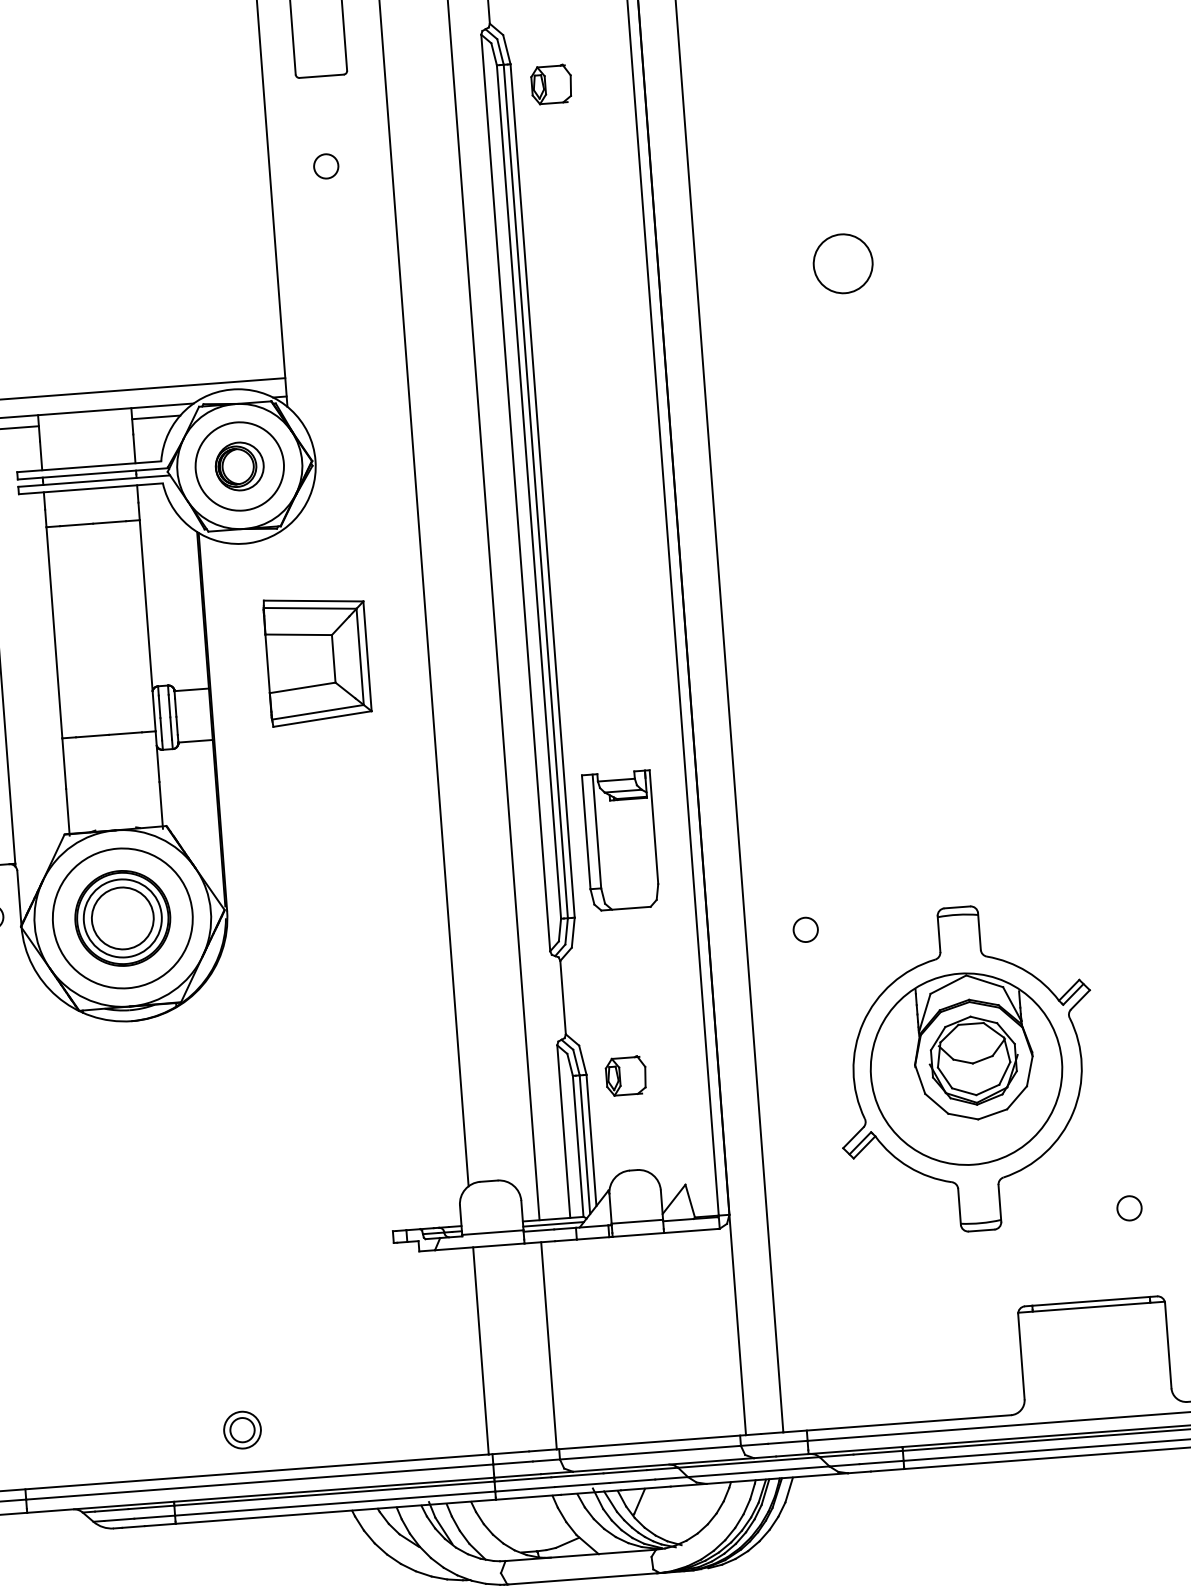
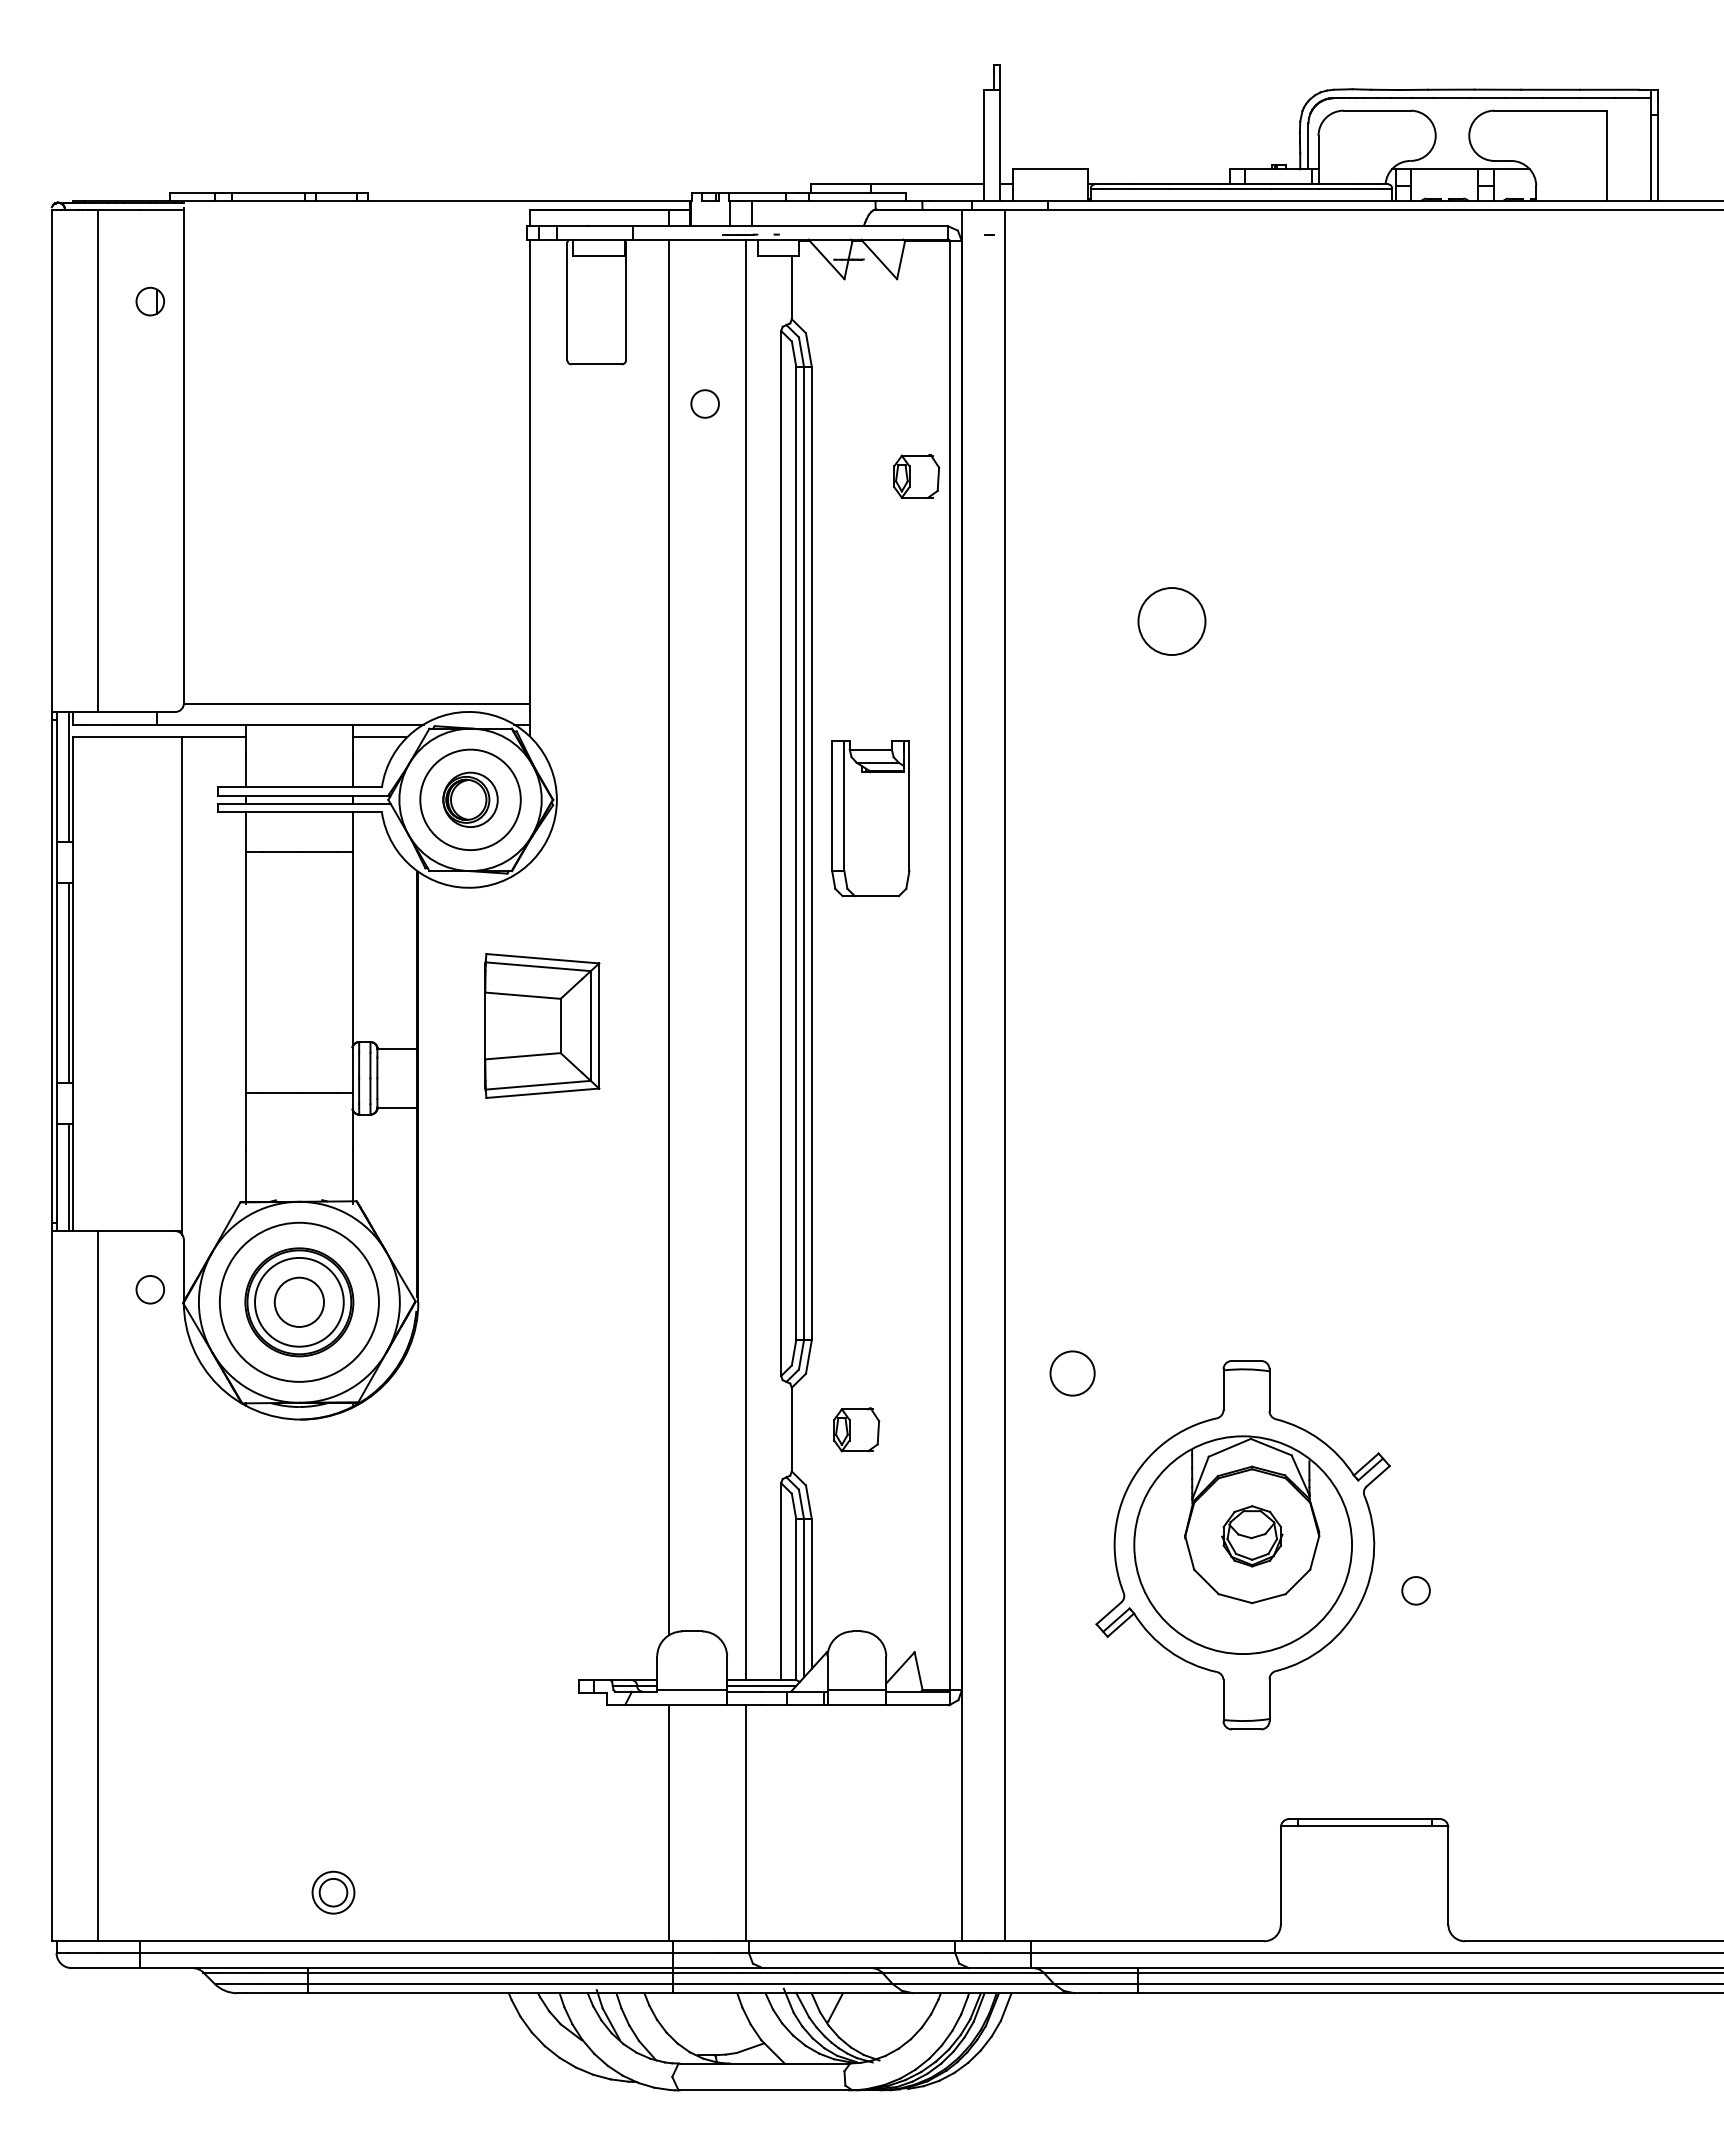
part: (551, 83) -> (916, 475), moved
circle: (325, 166) -> (704, 403), moved
part: (620, 840) -> (870, 818), moved
circle: (122, 918) -> (299, 1302), size x0.7
circle: (805, 929) -> (1072, 1373), size x1.6
part: (974, 1060) -> (1252, 1536), size x0.6
part: (625, 1075) -> (856, 1429), moved
circle: (1128, 1208) -> (1415, 1590), moved
part: (242, 1429) -> (333, 1892), moved

